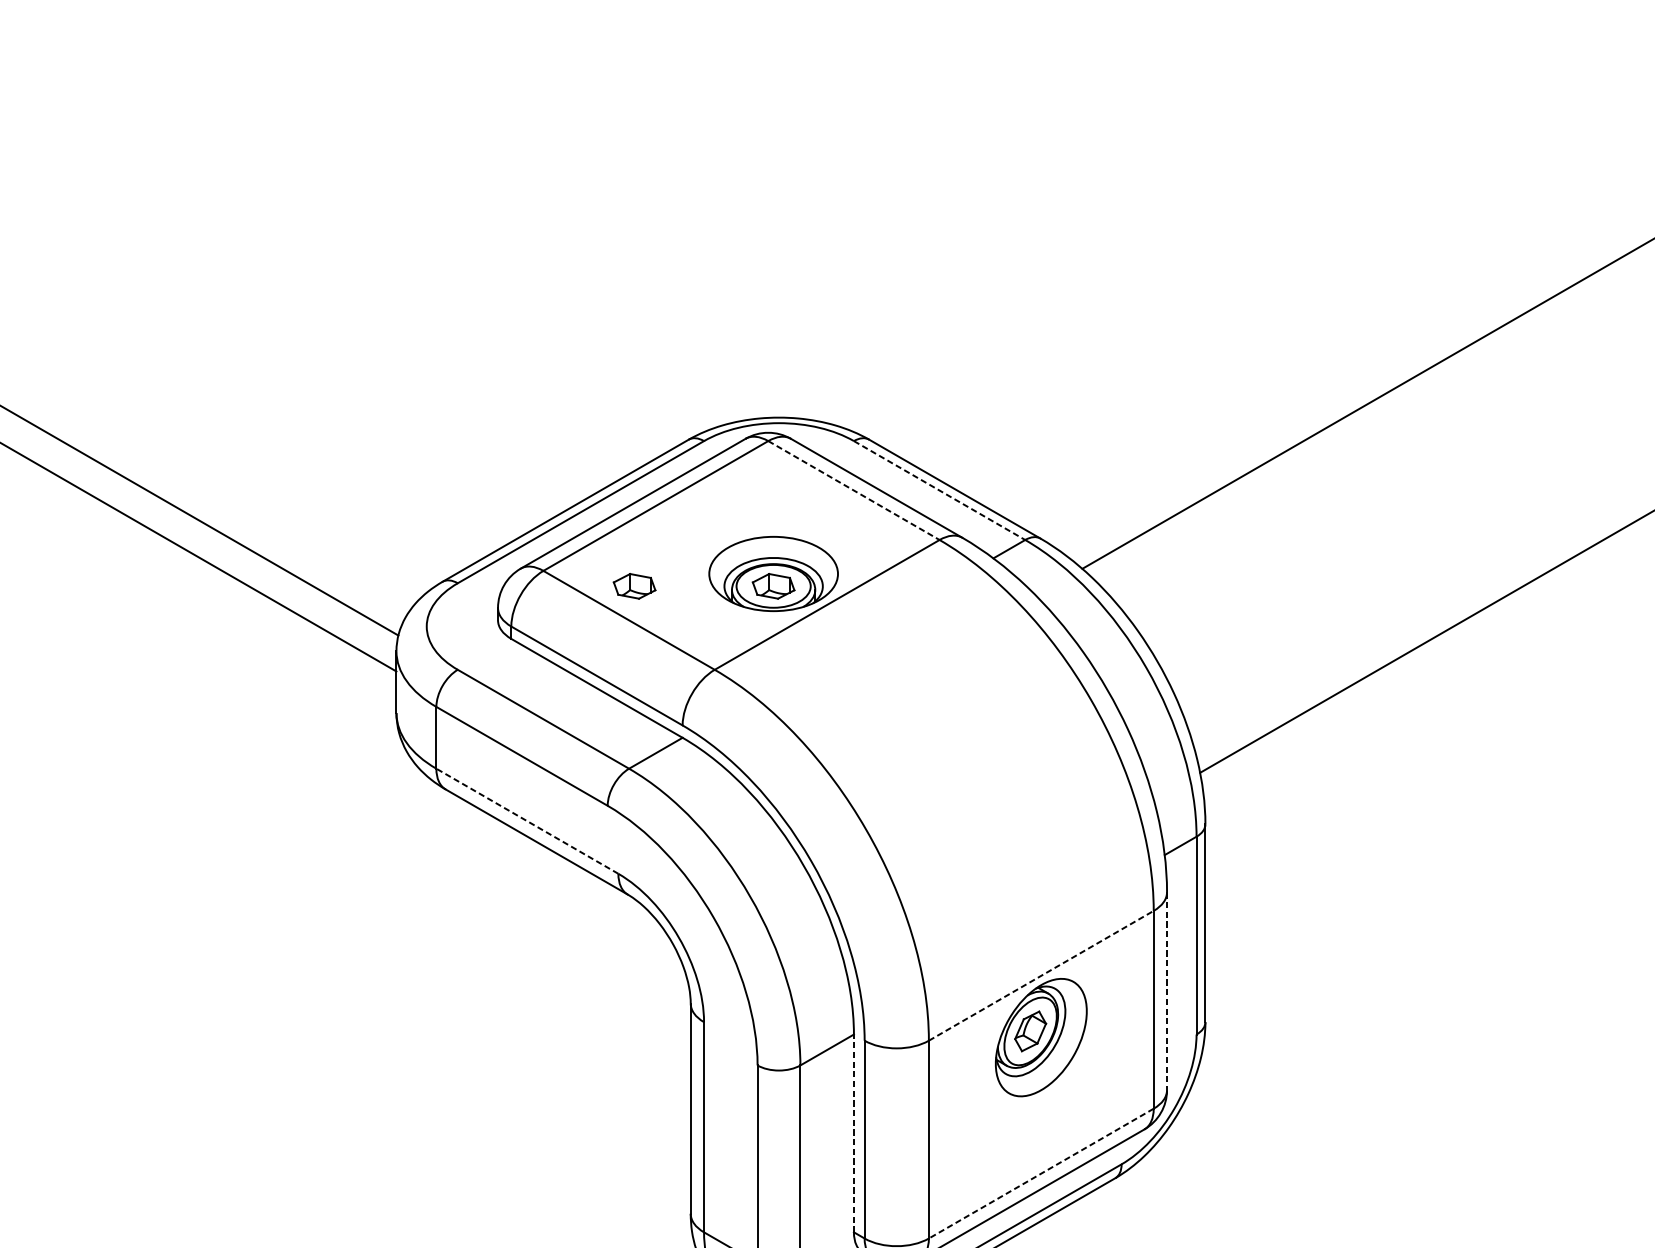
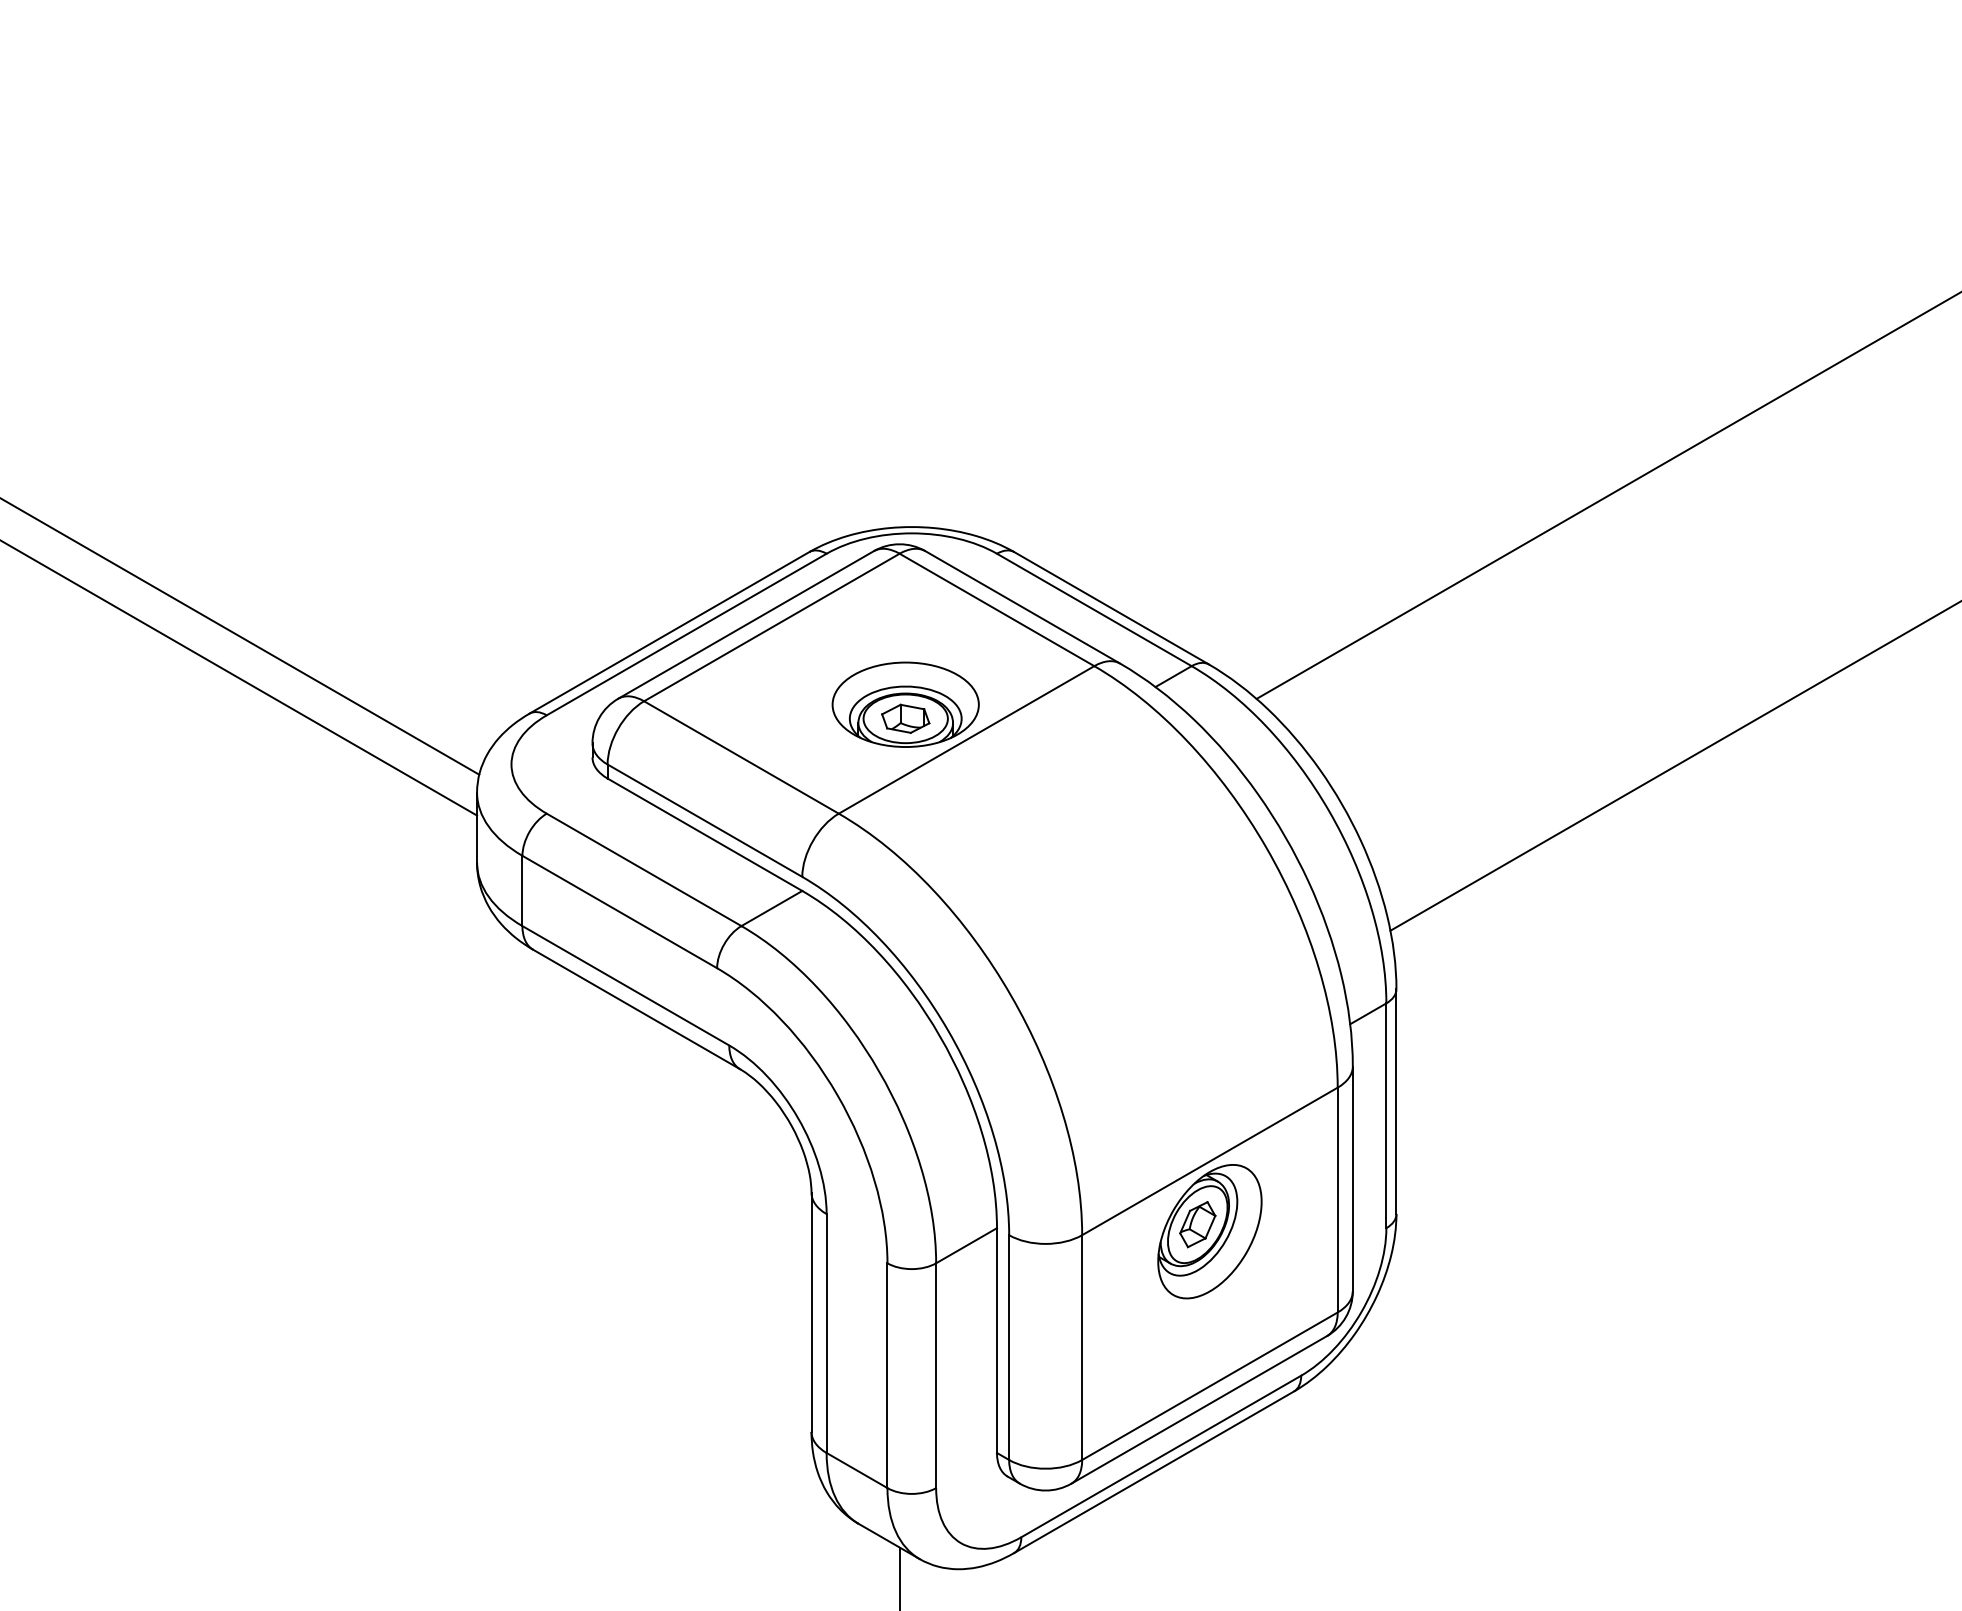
line: (854, 491) -> (997, 610), dashed -> solid
line: (939, 491) -> (1094, 610), dashed -> solid
part: (634, 586) -> (747, 718), removed
line: (527, 821) -> (625, 985), dashed -> solid
line: (1040, 975) -> (1209, 1161), dashed -> solid
line: (1166, 991) -> (1352, 1179), dashed -> solid
line: (854, 1133) -> (997, 1340), dashed -> solid
line: (1040, 1173) -> (1209, 1386), dashed -> solid

